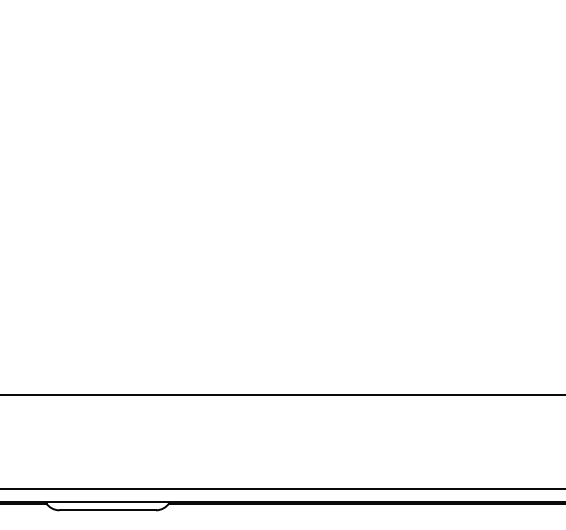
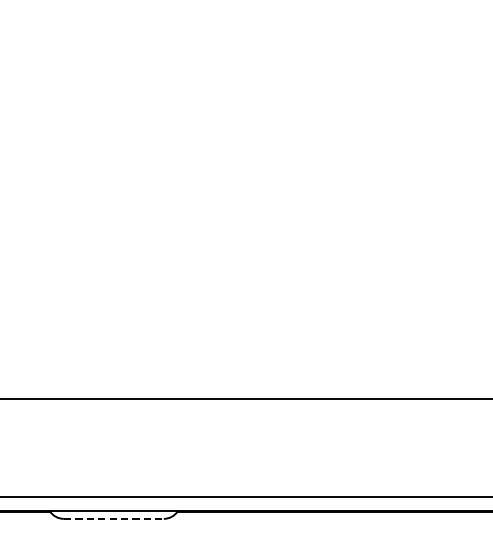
line: (108, 510) -> (114, 519), solid -> dashed

